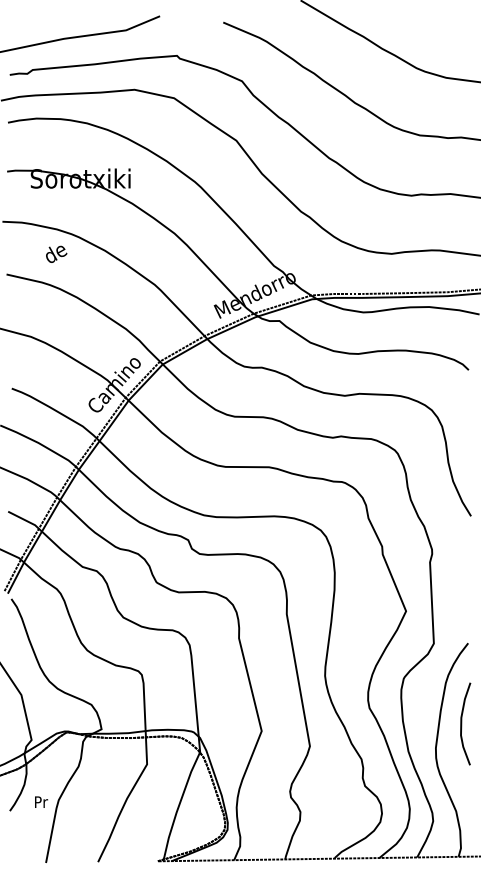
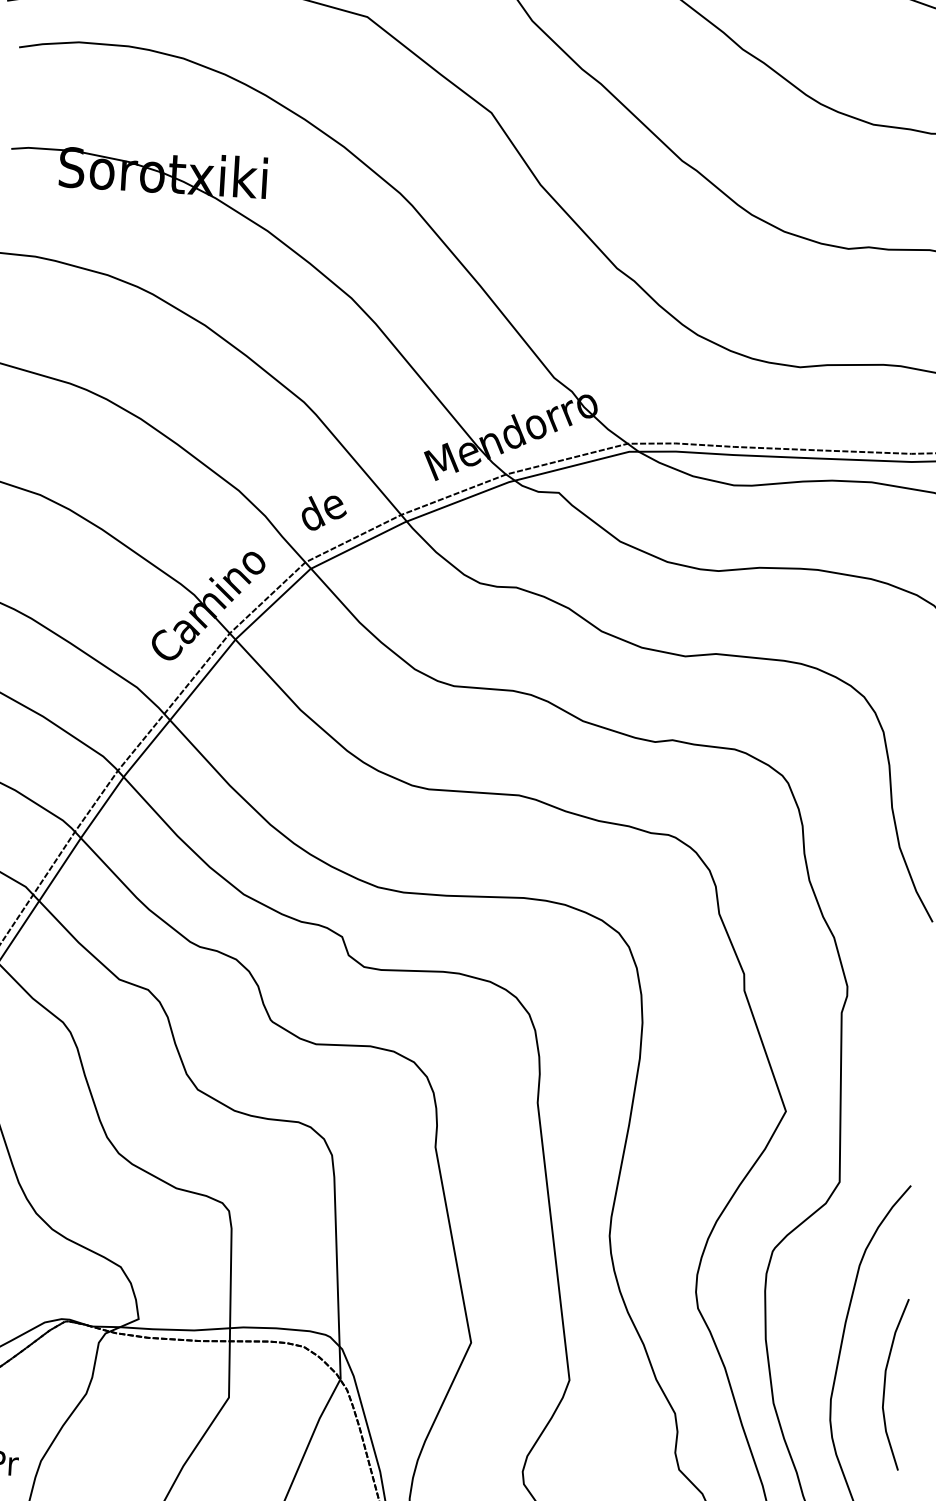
text: (56, 253) -> (324, 511), moved
curve: (462, 723) -> (887, 1382), moved

